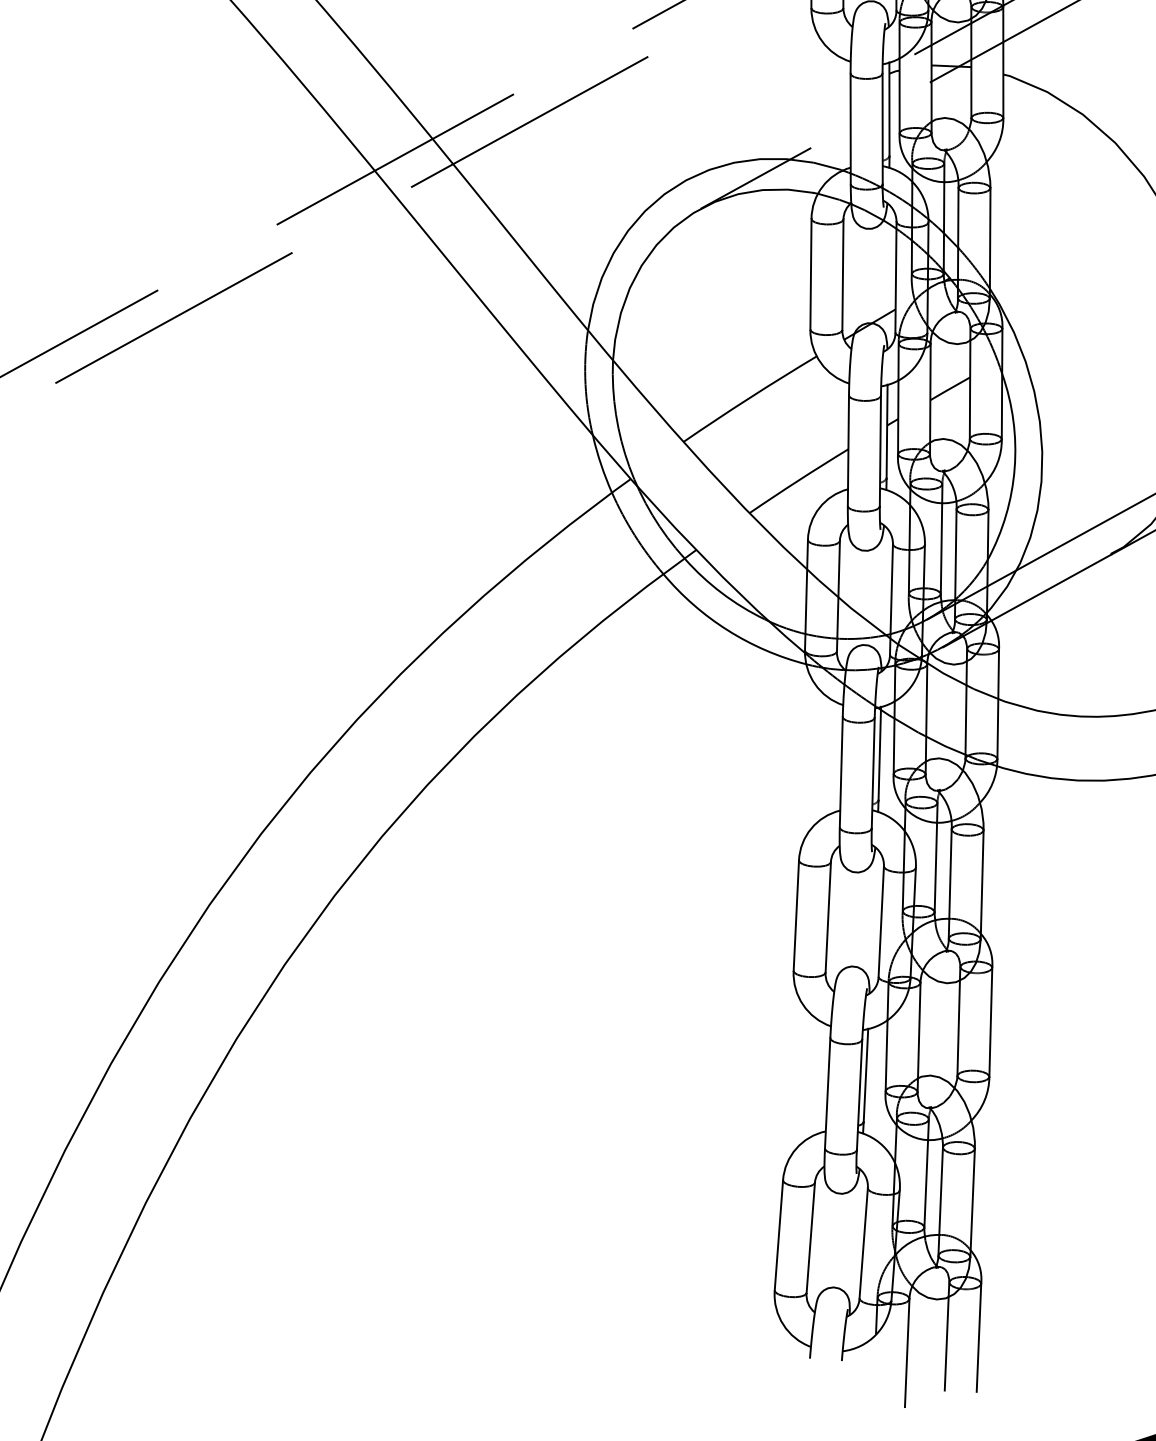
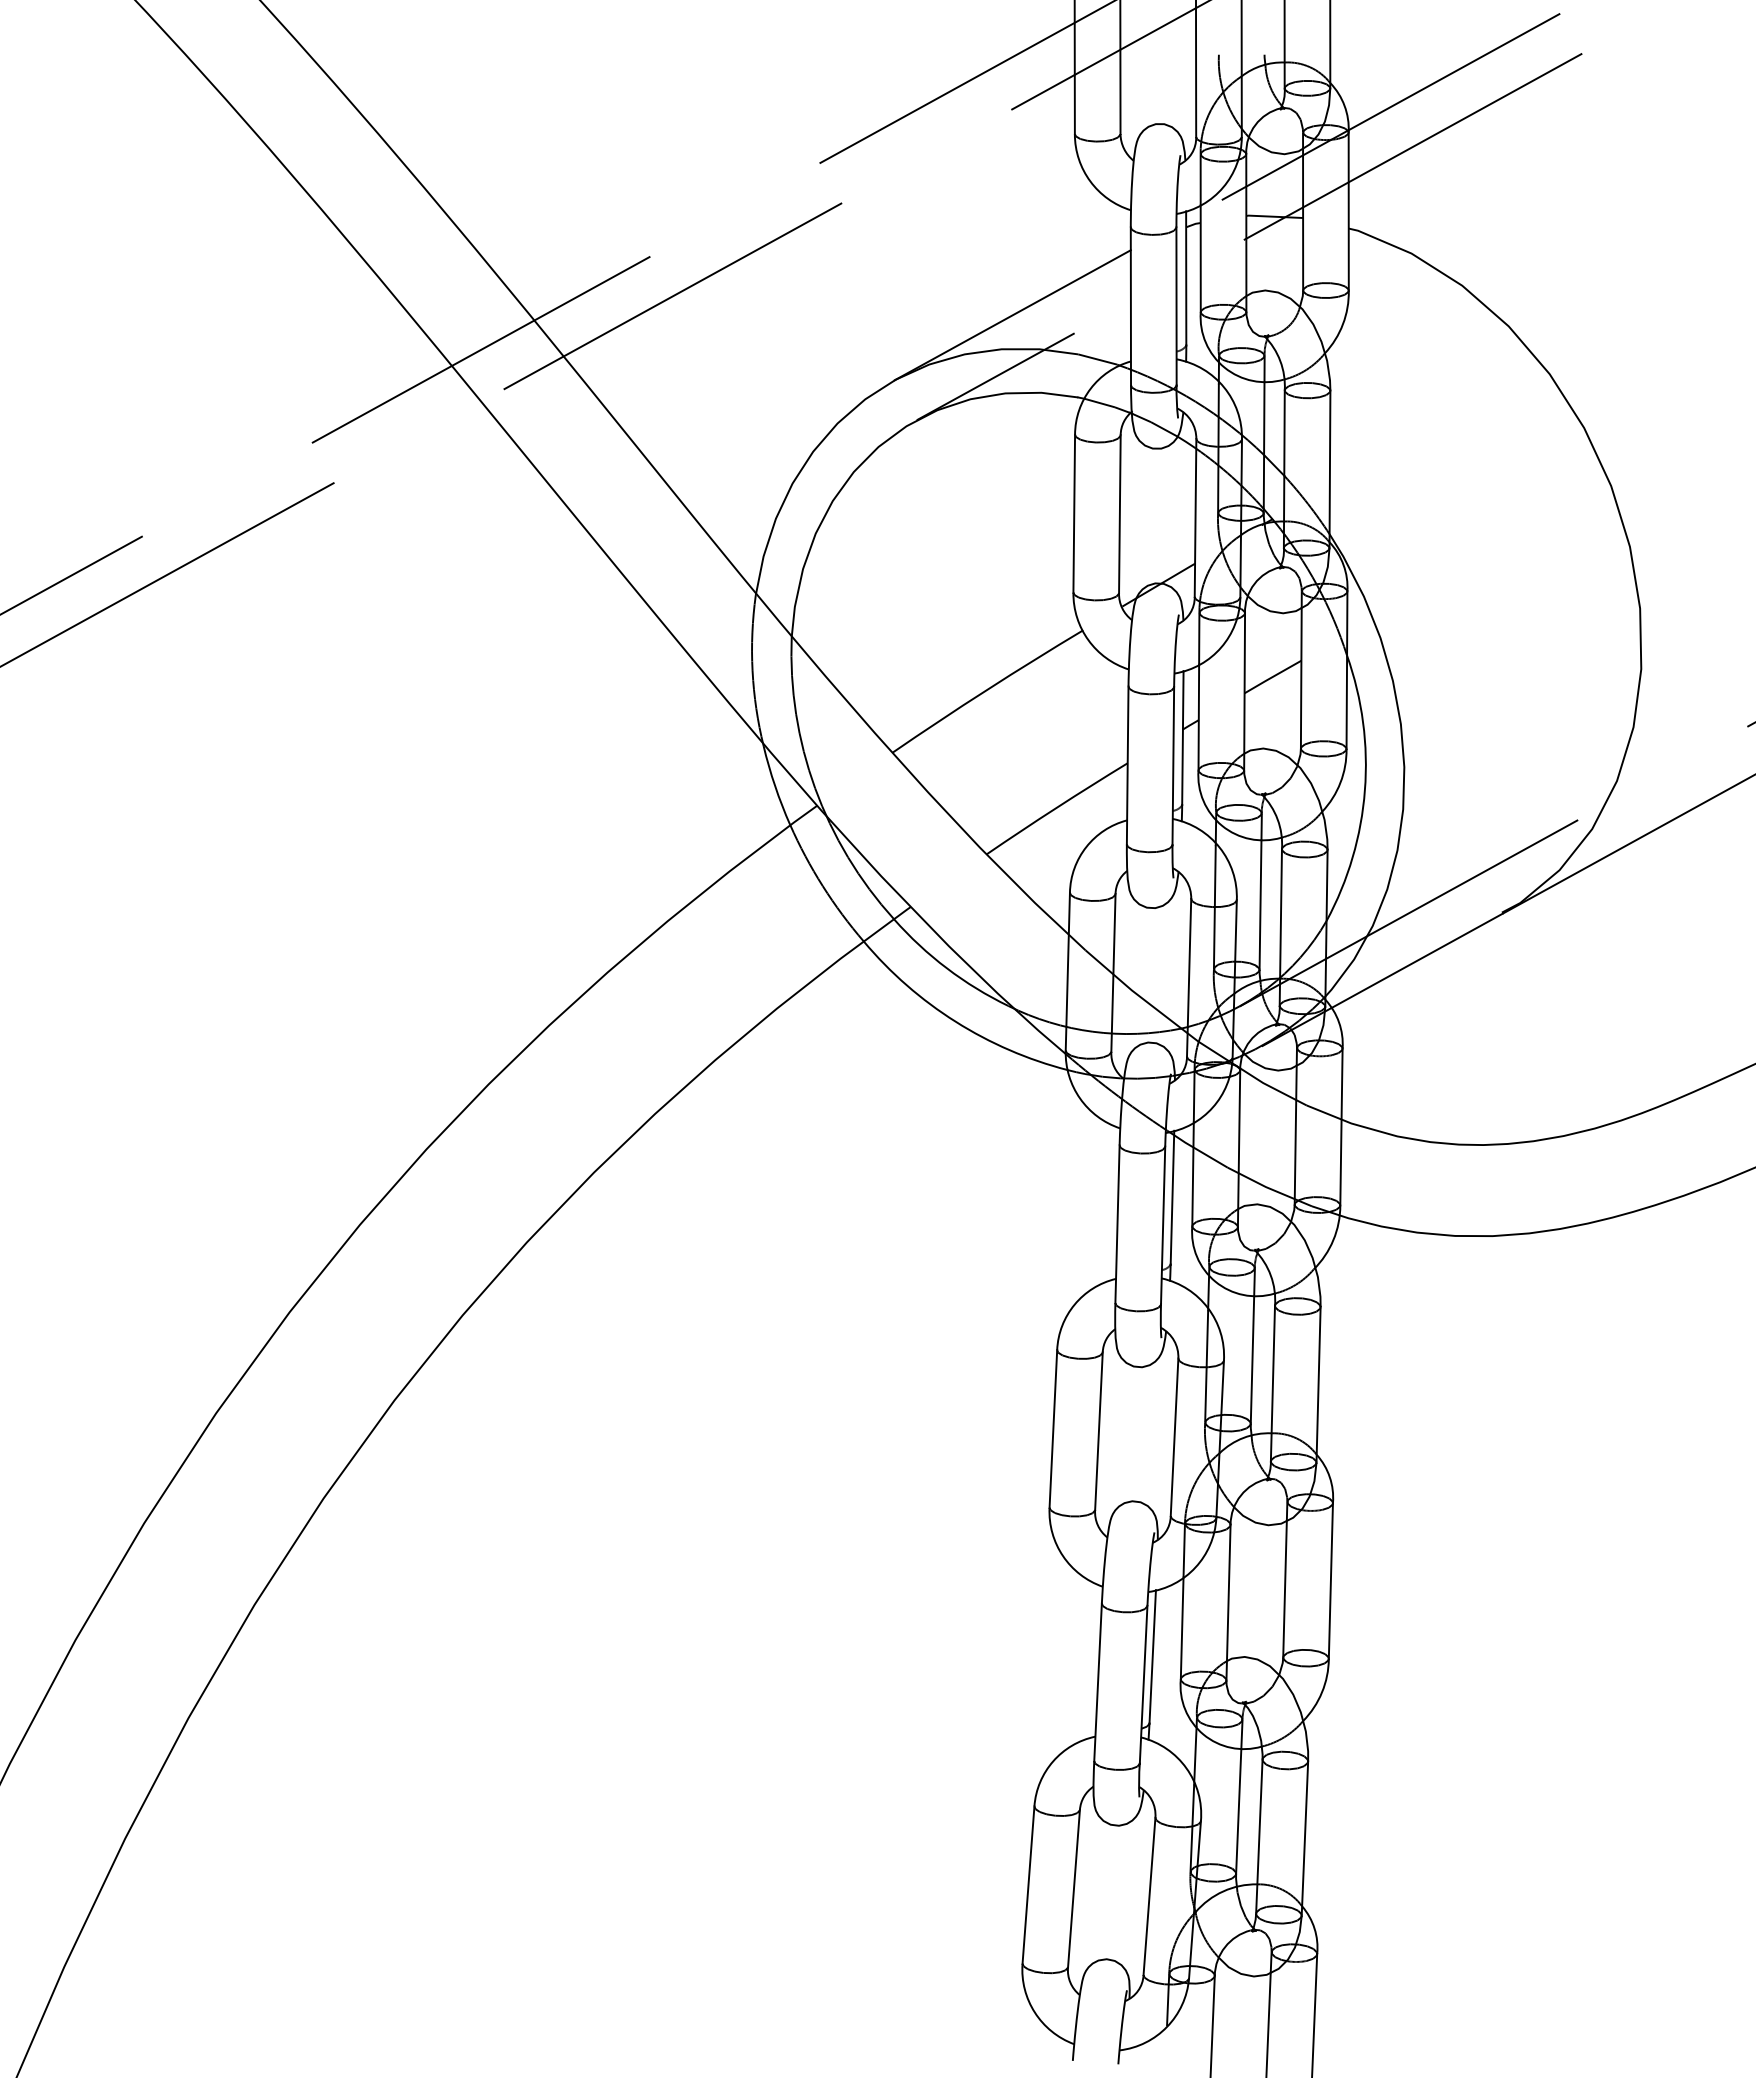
line: (767, 135) -> (1012, 315), added

